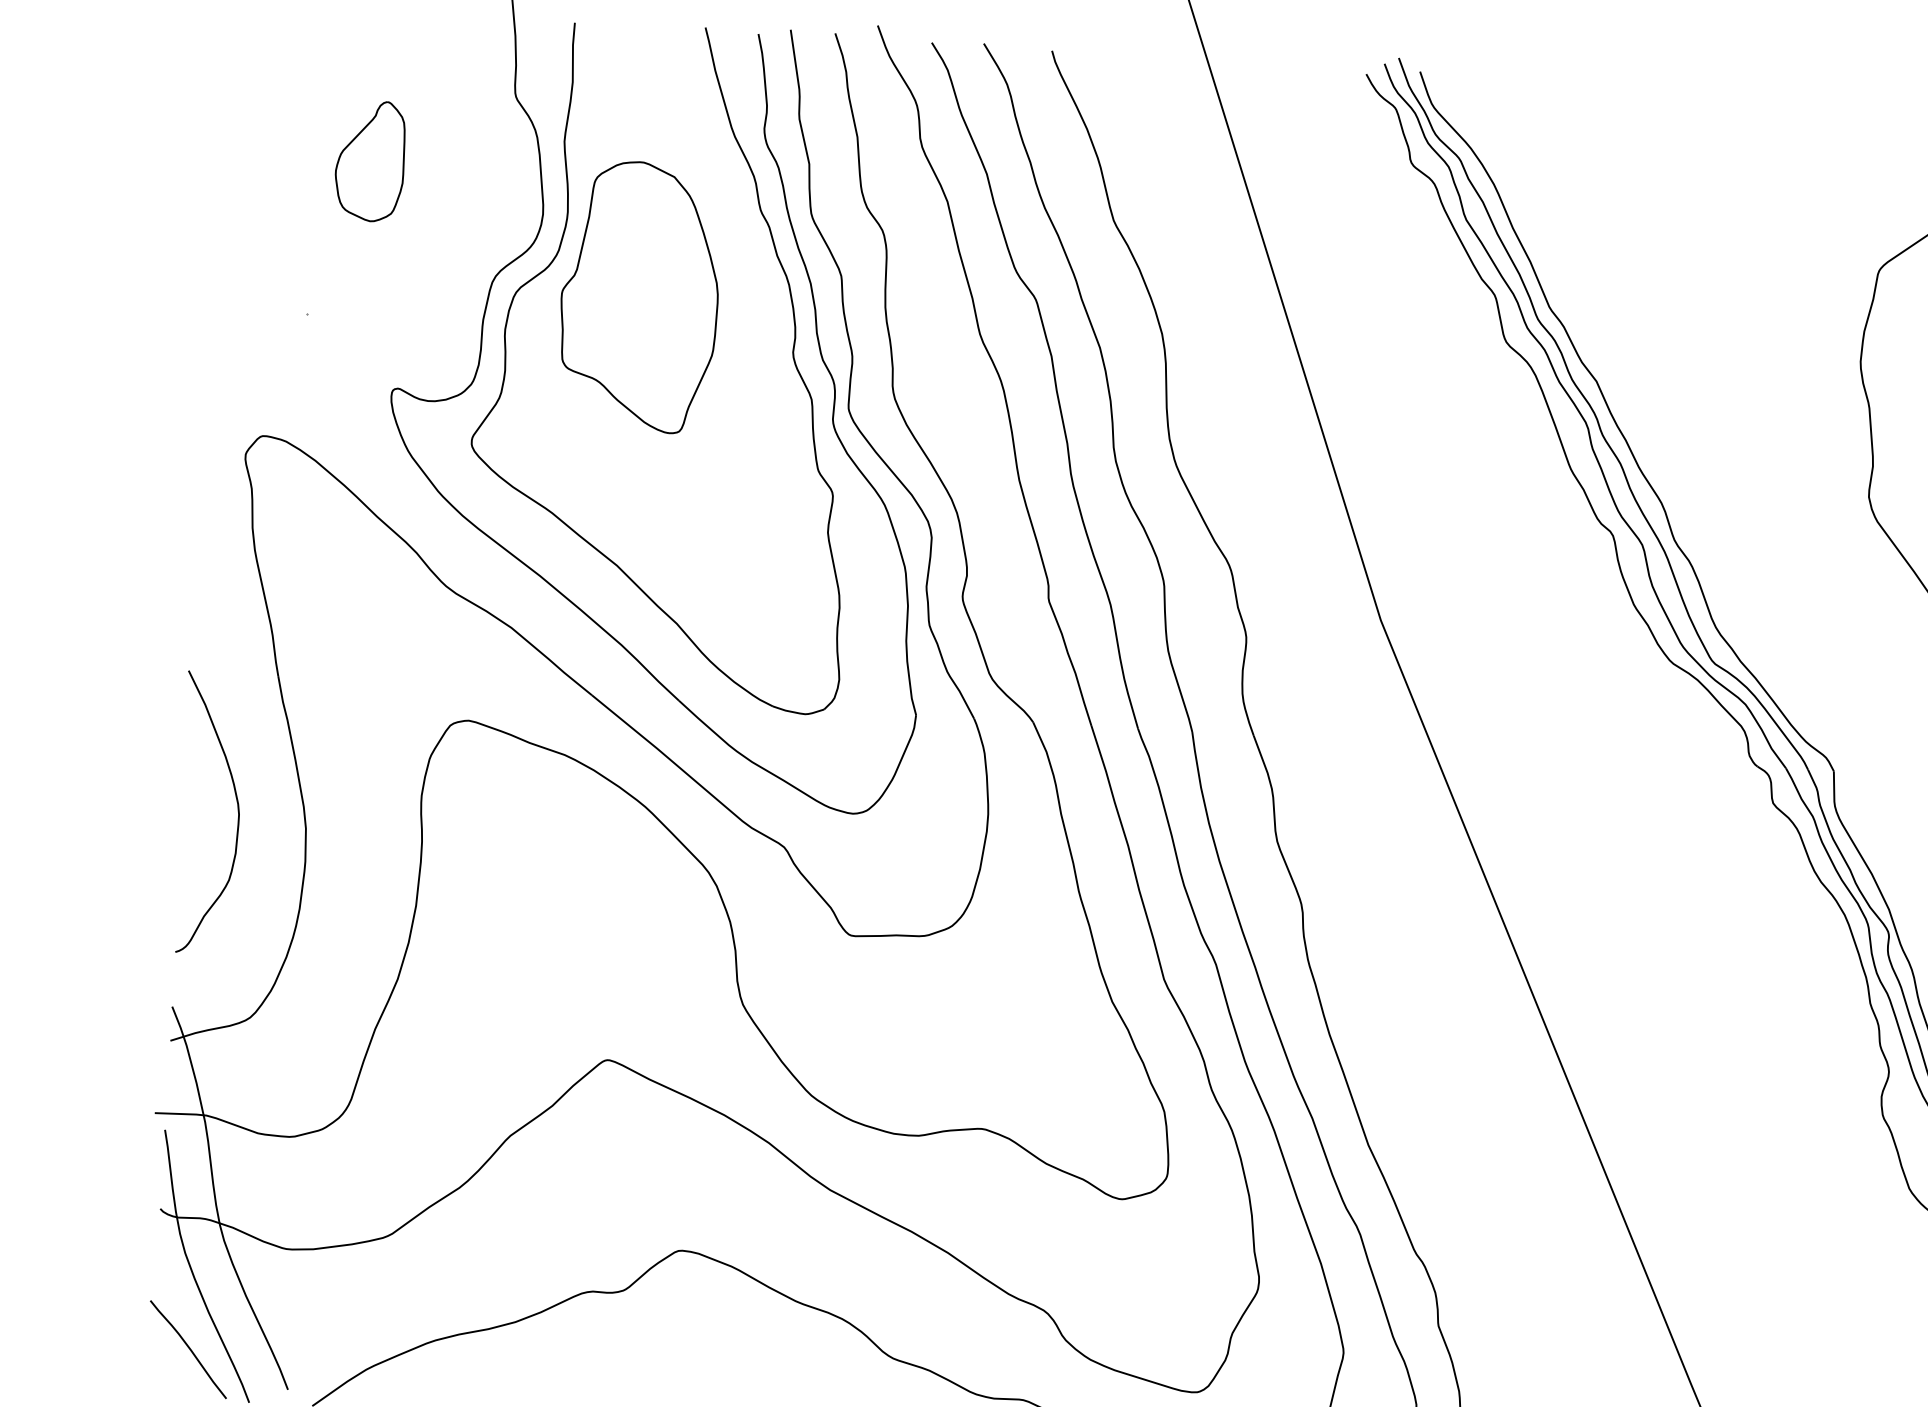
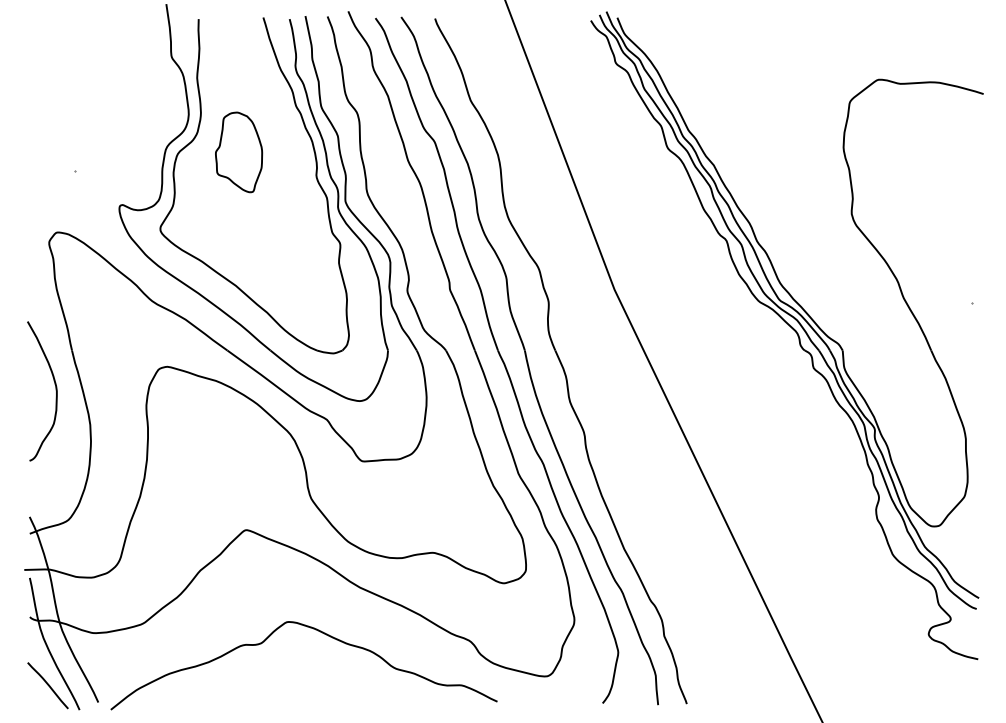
part: (369, 160) -> (101, 93), removed
part: (638, 296) -> (238, 152), size x0.6
curve: (236, 813) -> (55, 390), moved

